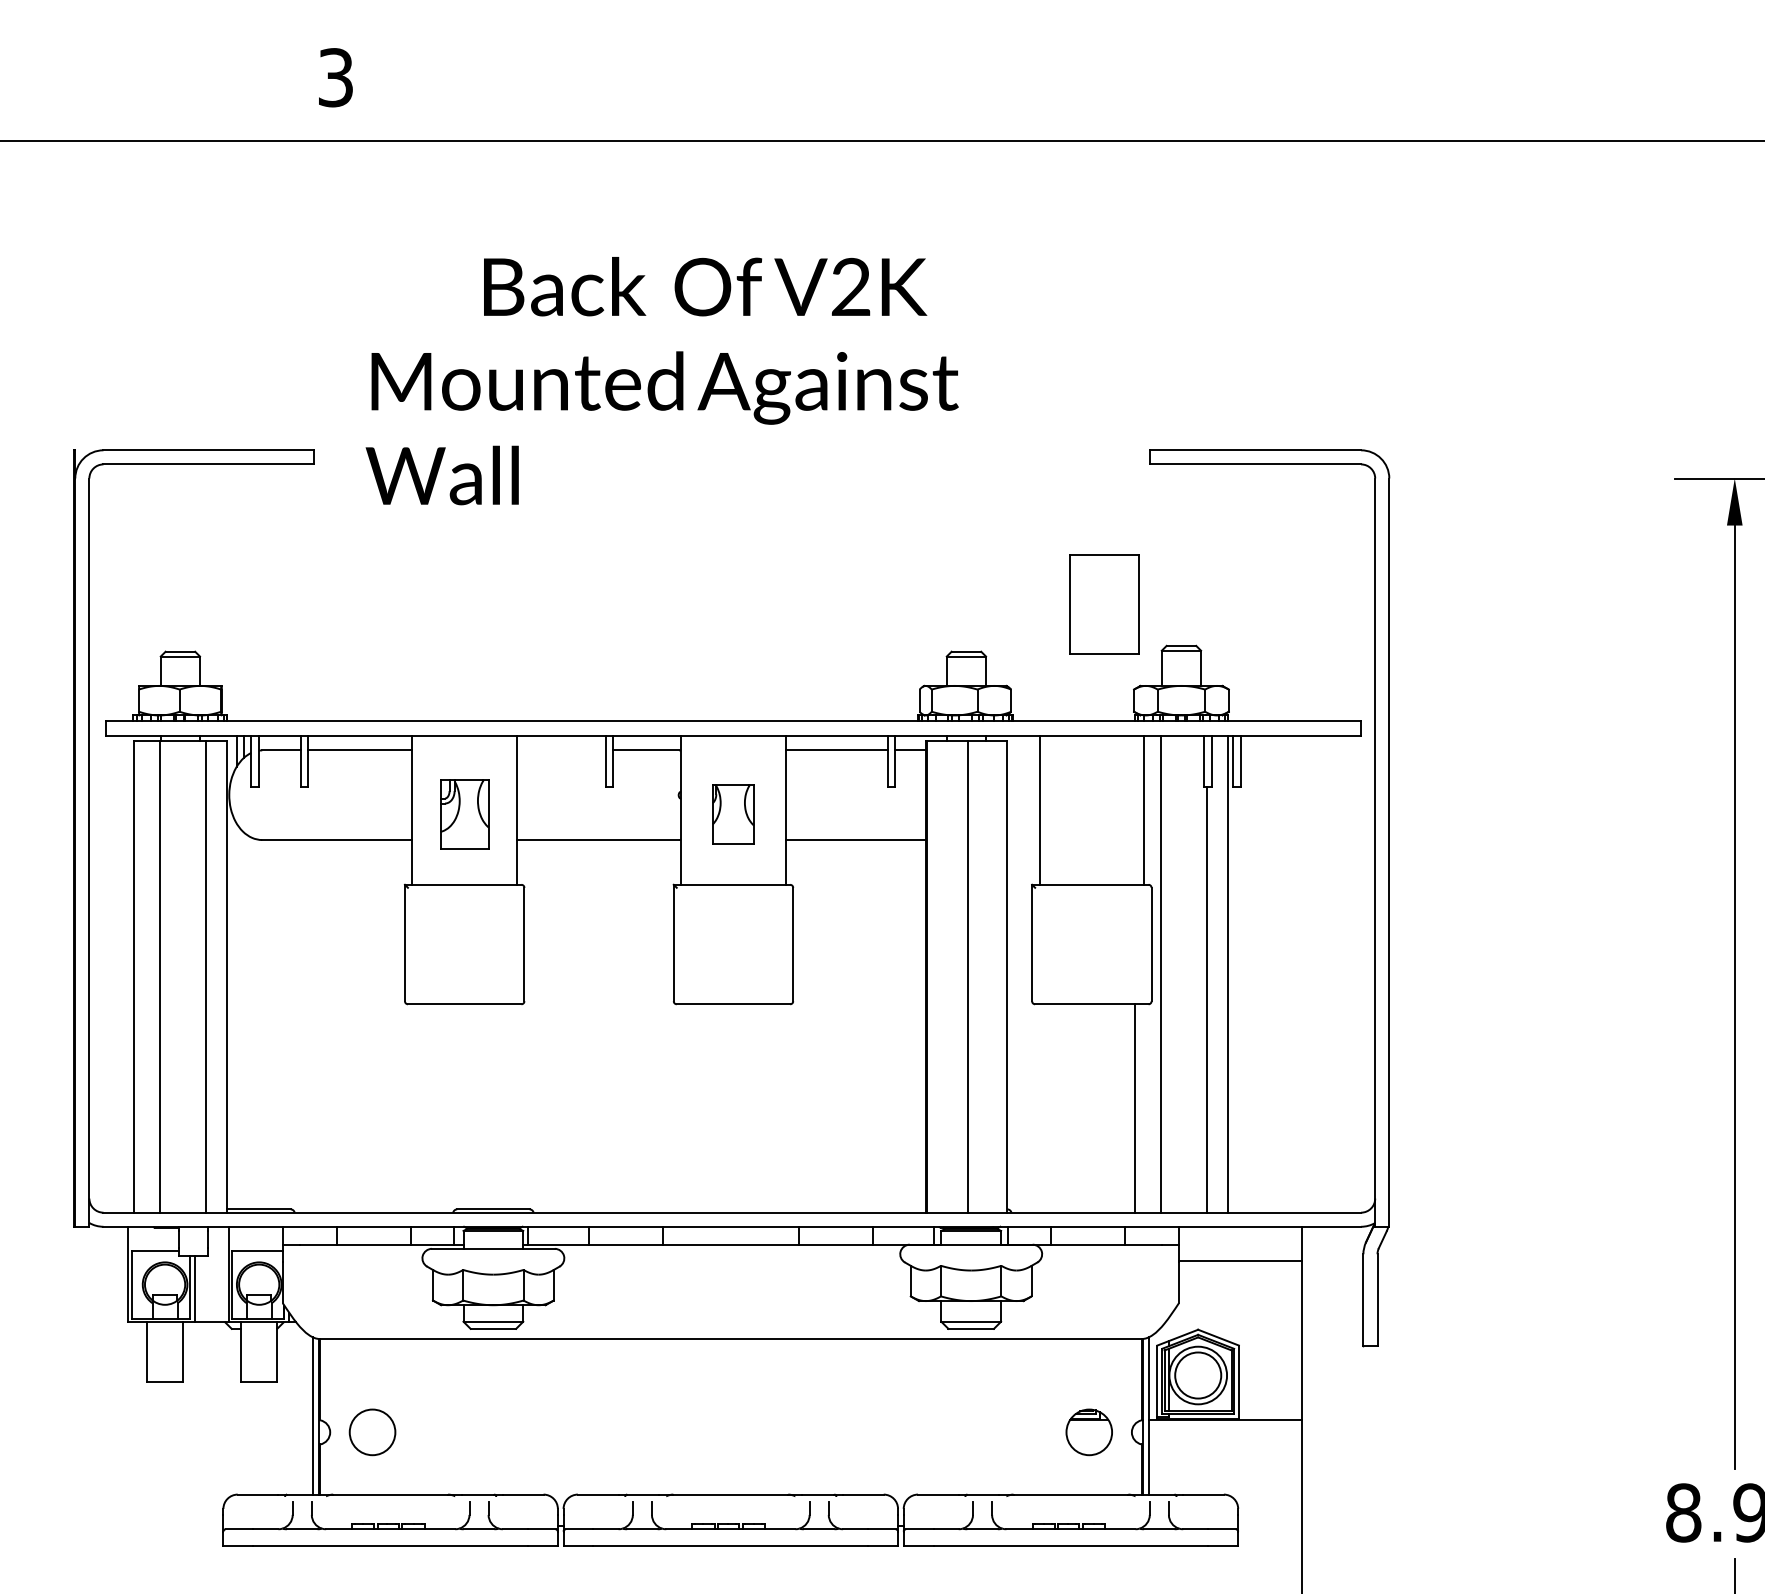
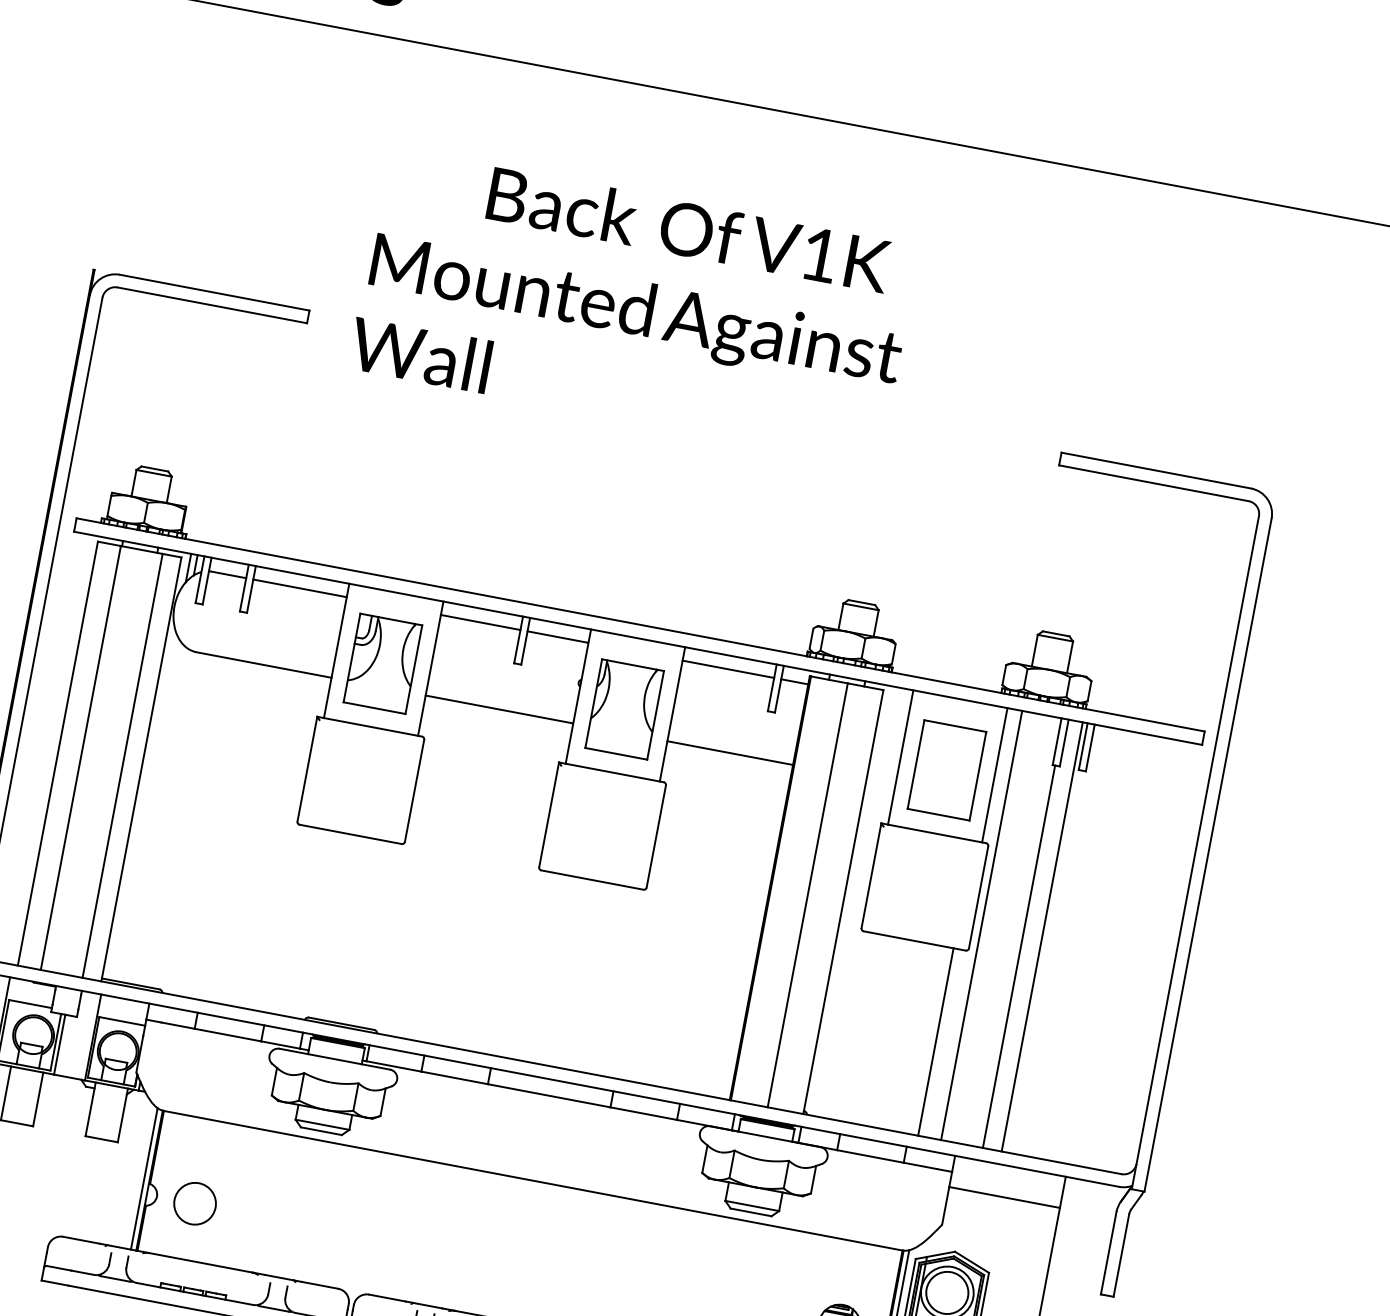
text: (850, 286) -> (819, 254), V2K -> V1K
part: (1104, 604) -> (946, 770), moved
line: (561, 750) -> (480, 622), added
part: (464, 814) -> (382, 663), size x1.43
part: (733, 814) -> (624, 709), size x1.67

